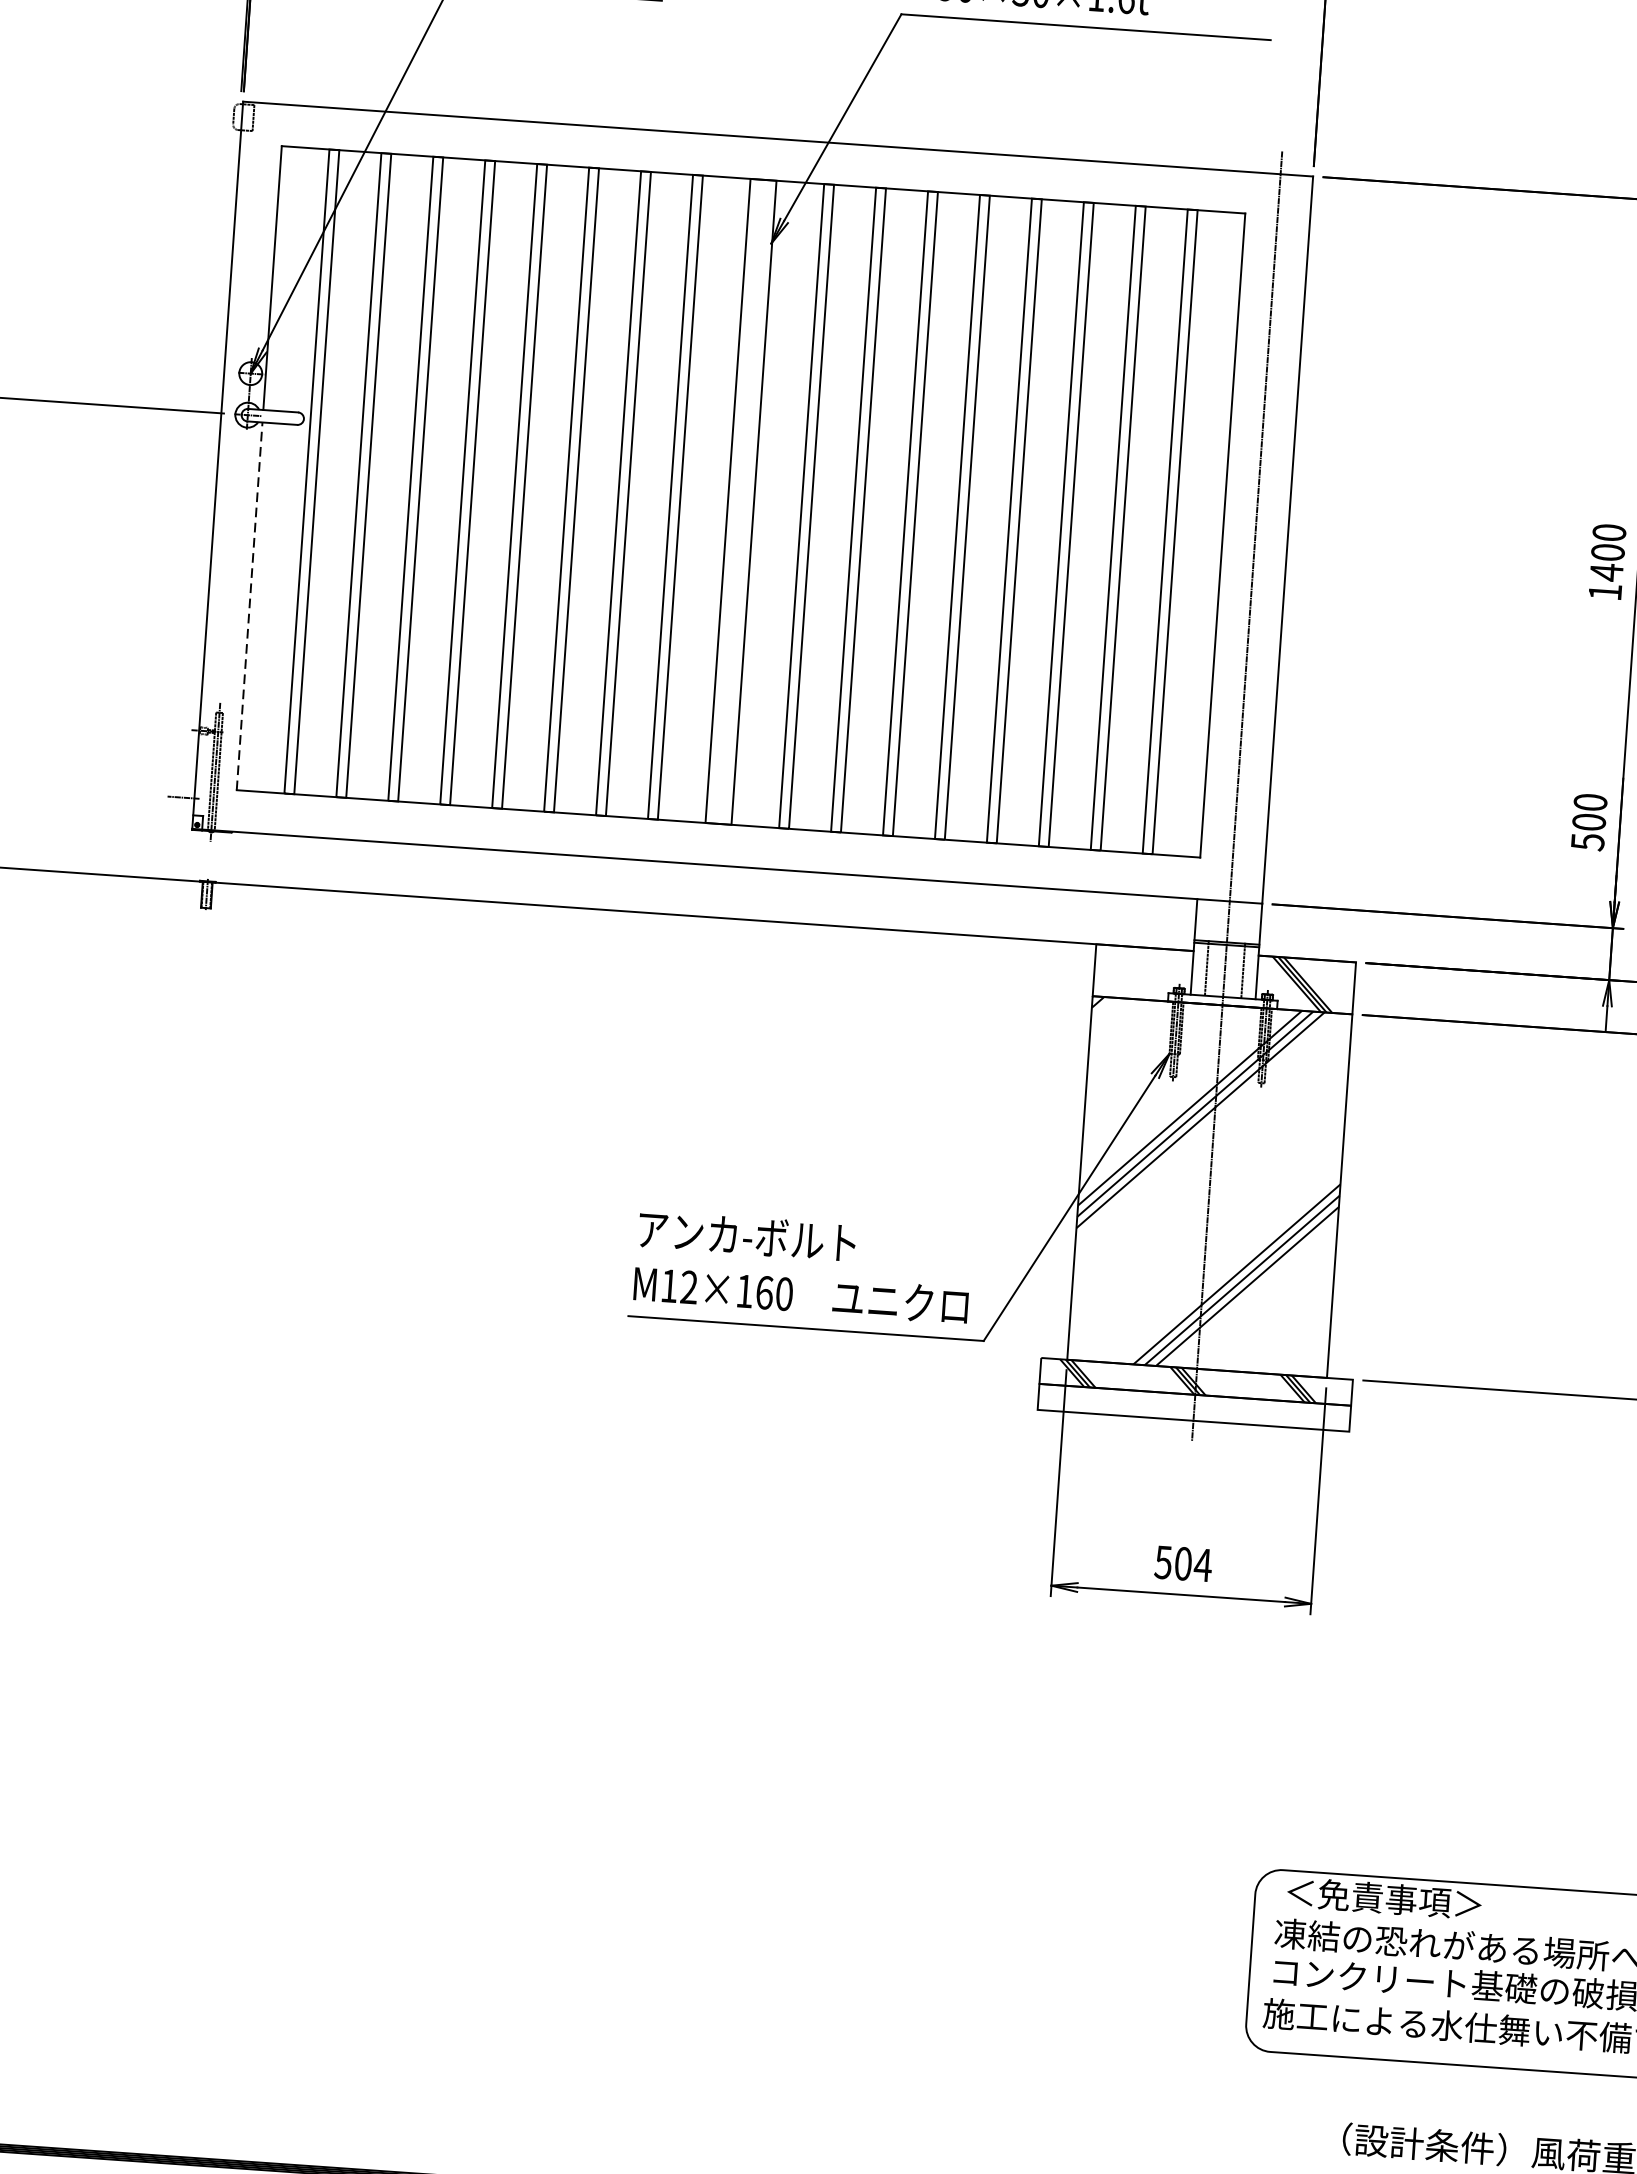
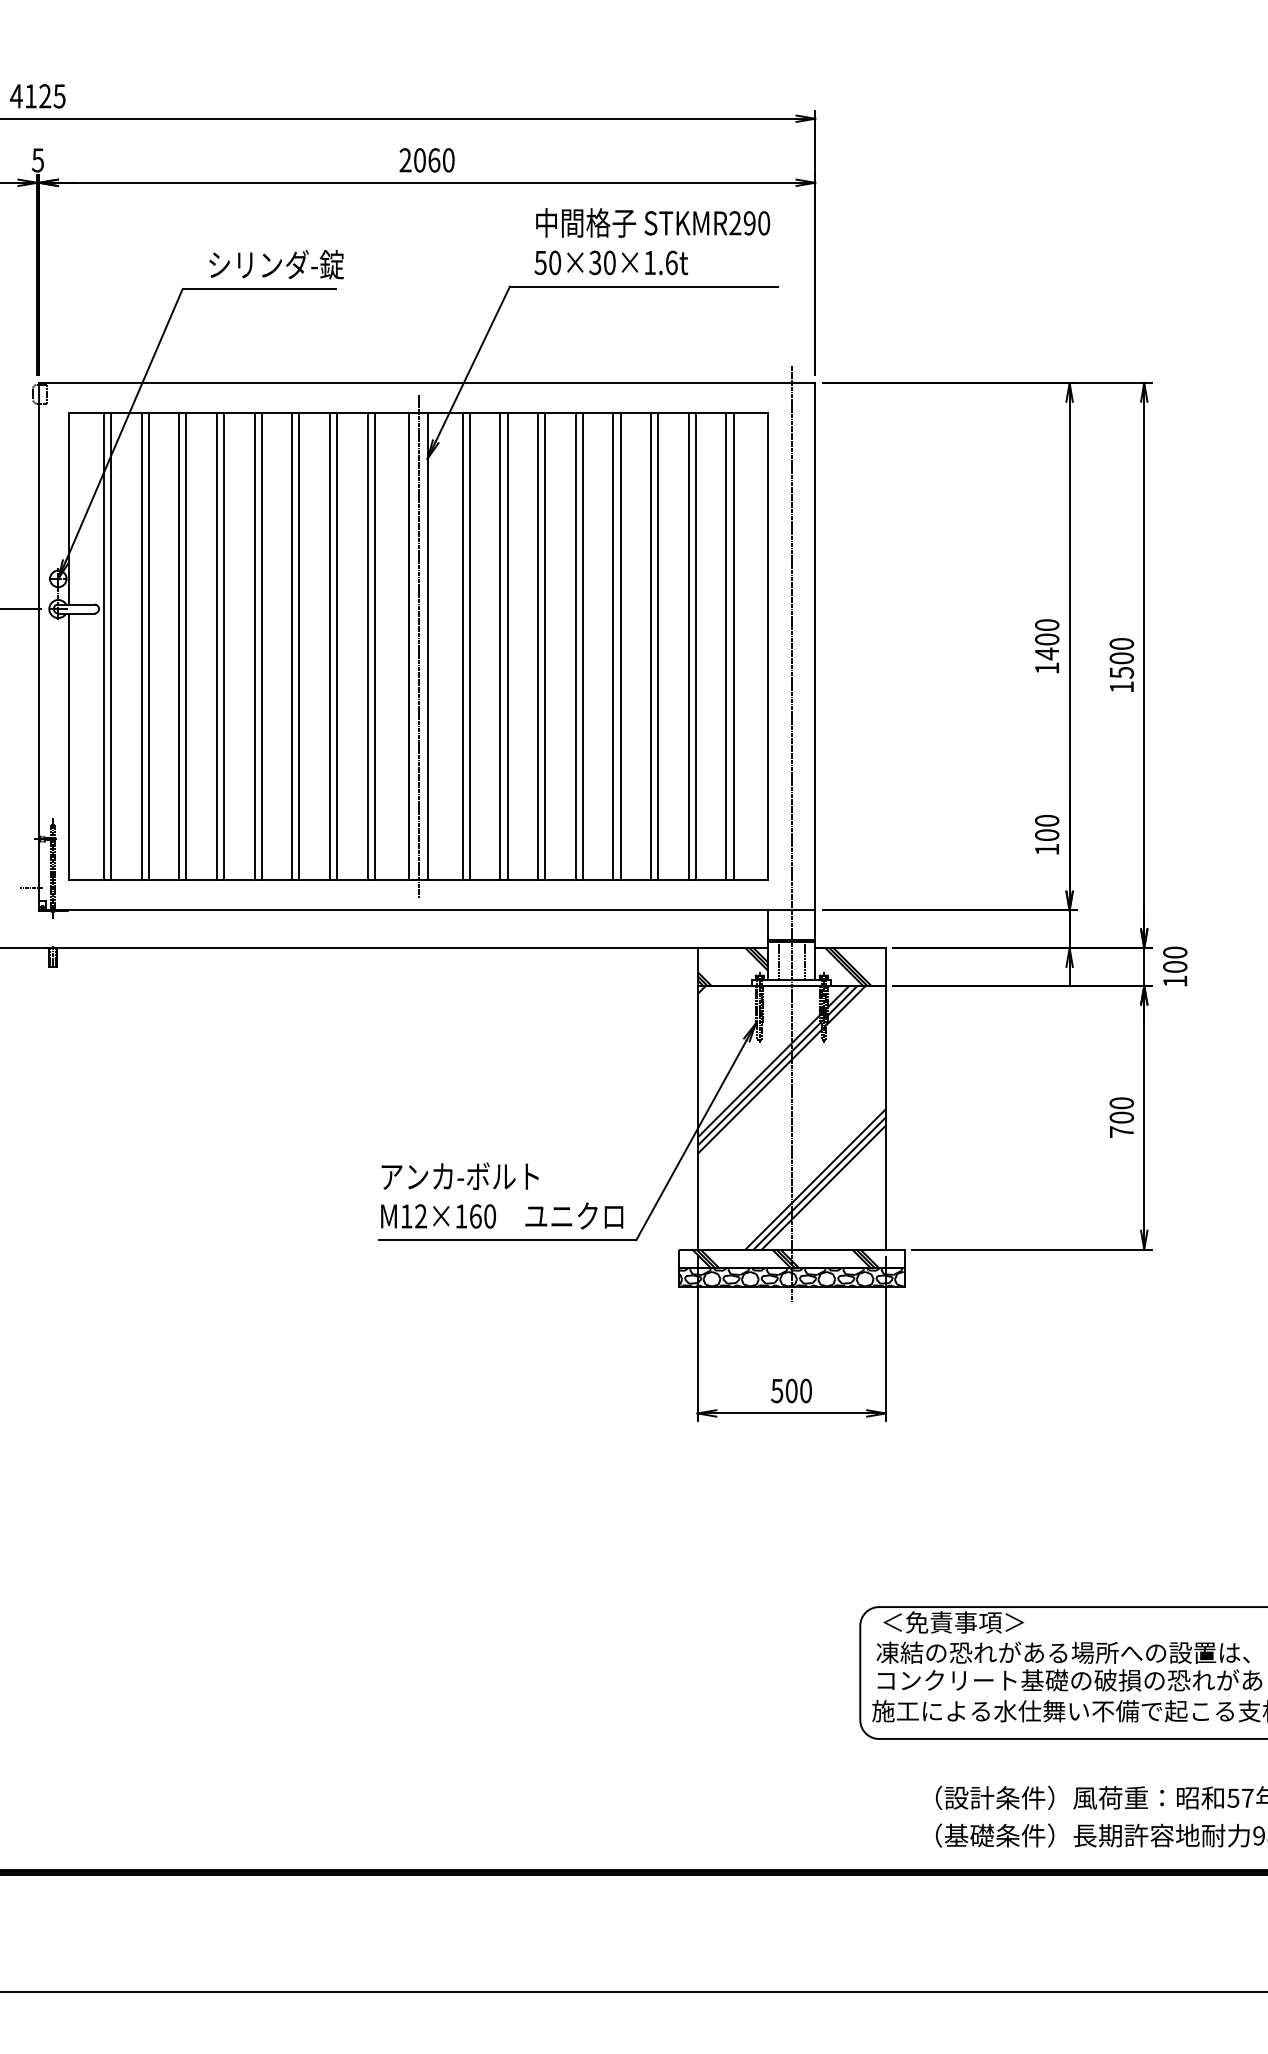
line: (740, 501) -> (418, 646), added
line: (249, 605) -> (69, 746), dashed -> solid
text: (1588, 842) -> (1047, 849), 500 -> 100
hatch: (1142, 972) -> (732, 966), added
hatch: (1194, 1407) -> (791, 1277), added
text: (1202, 1564) -> (805, 1390), 504 -> 500

